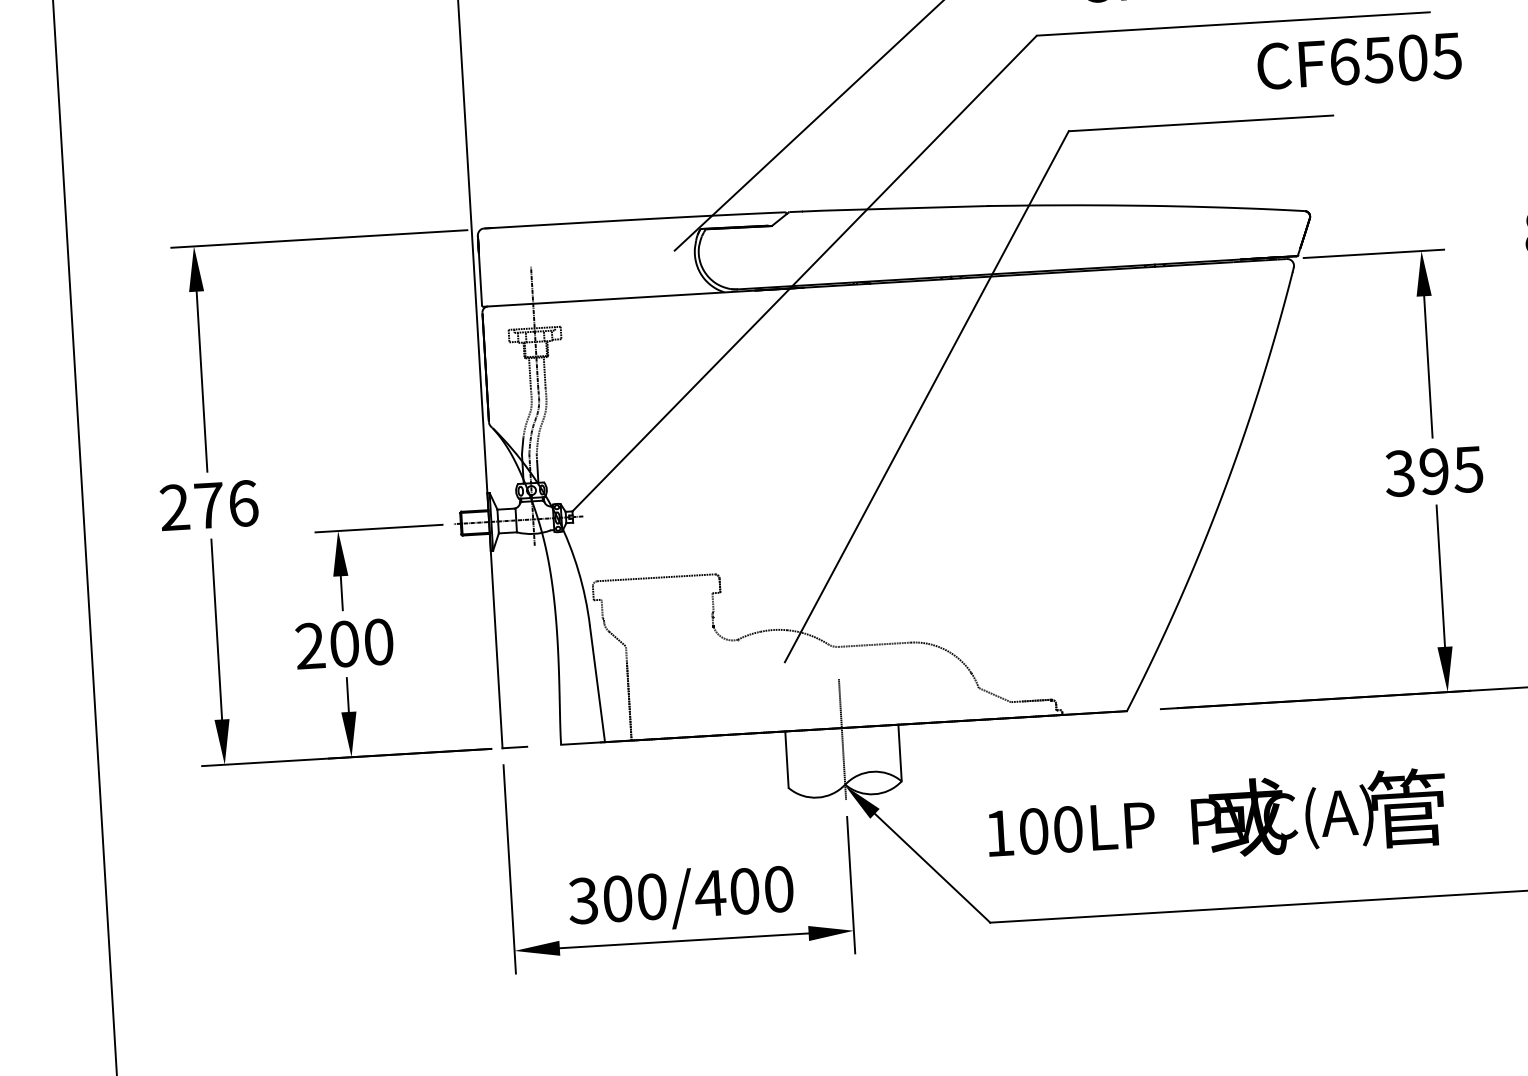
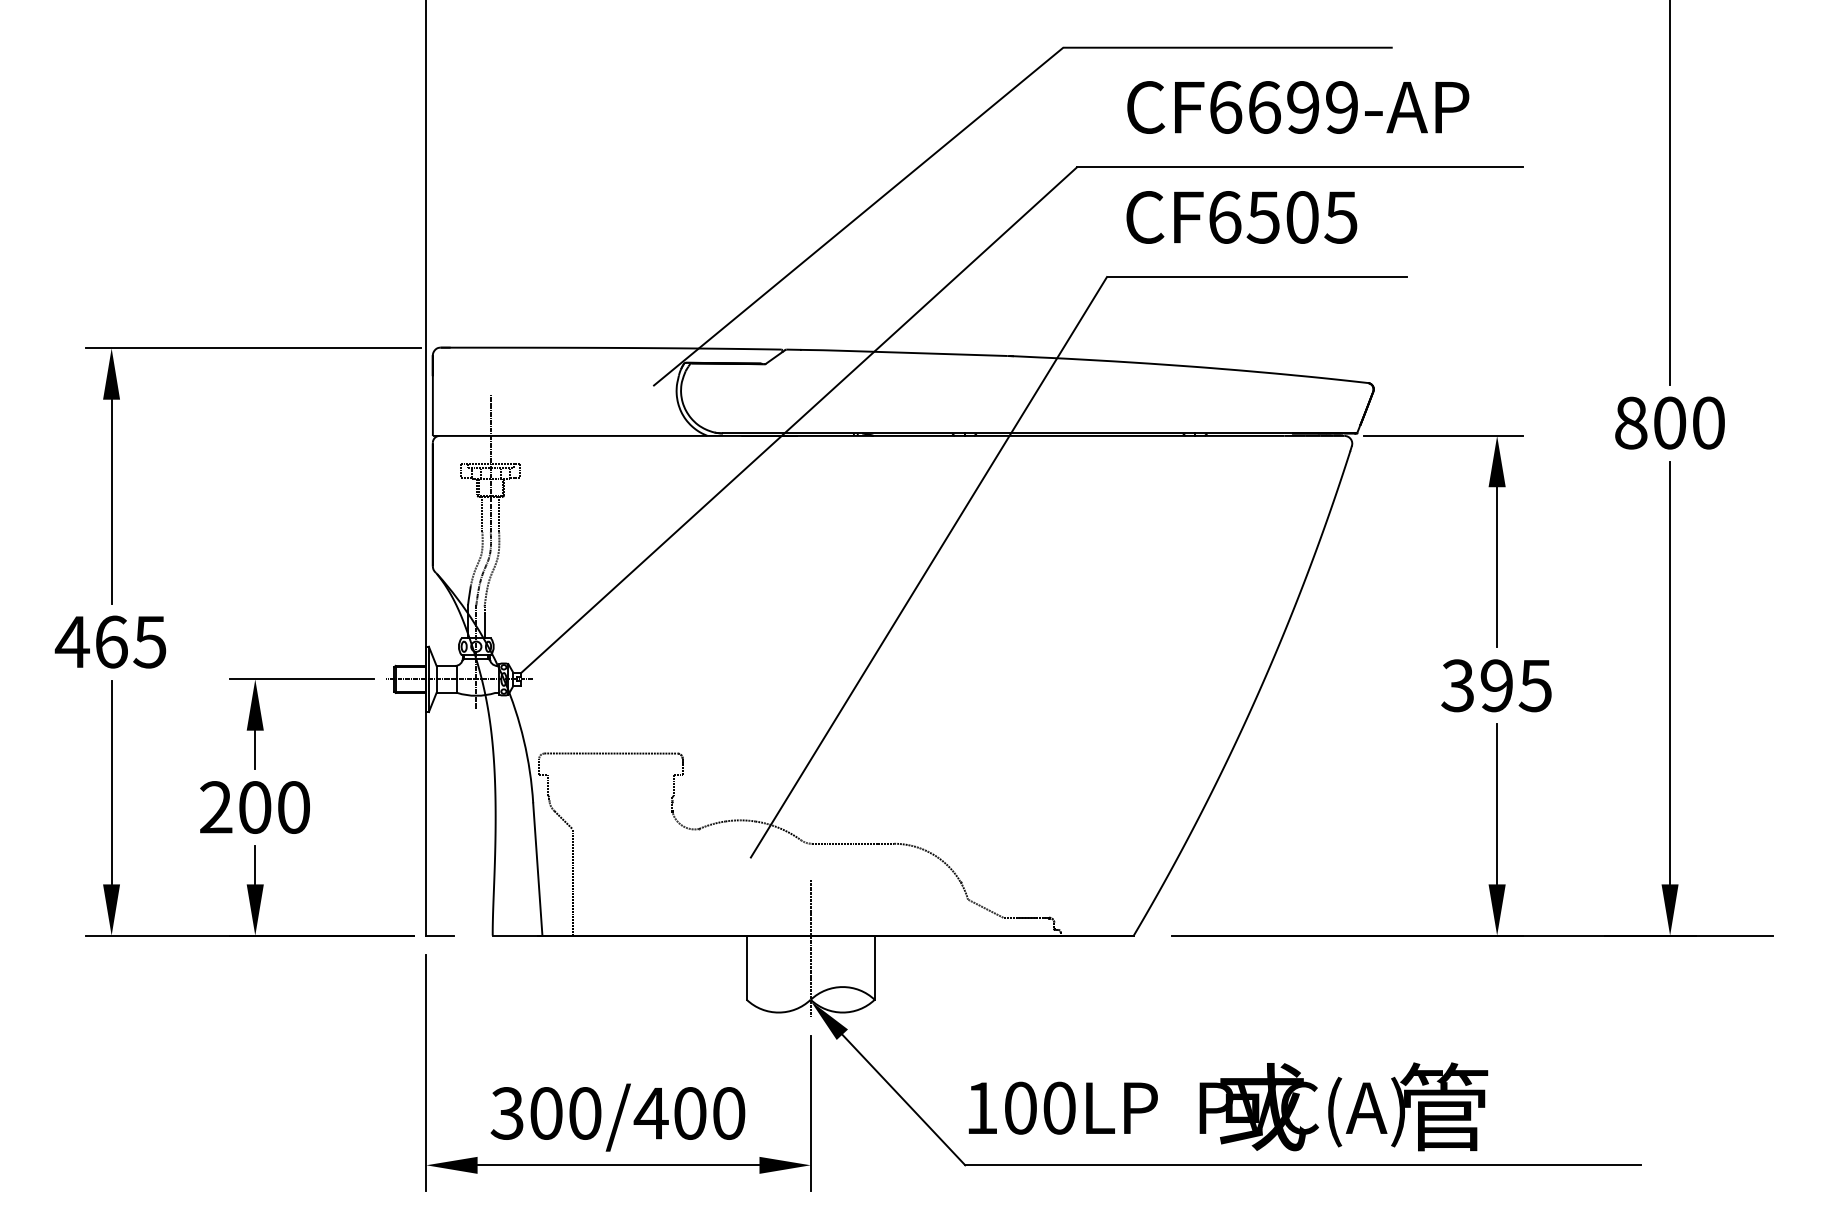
text: (1359, 61) -> (1241, 217), moved
text: (208, 505) -> (110, 641), 276 -> 465
text: (1217, 819) -> (1228, 1106), moved

